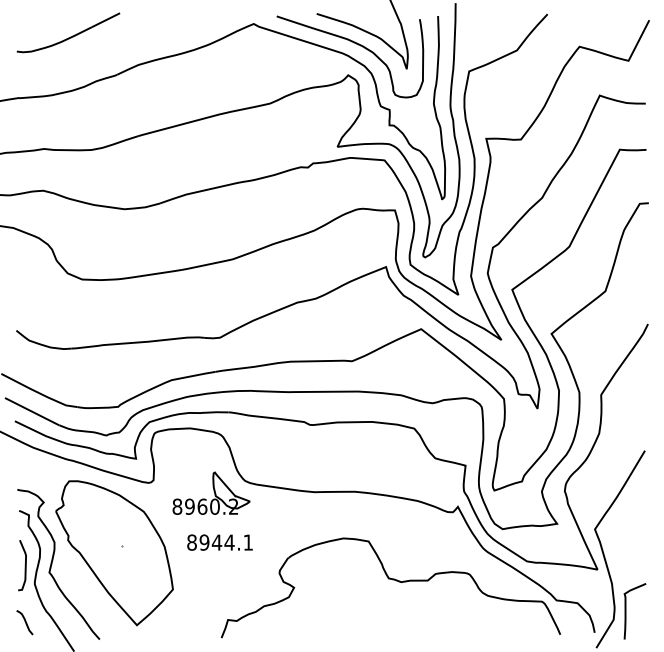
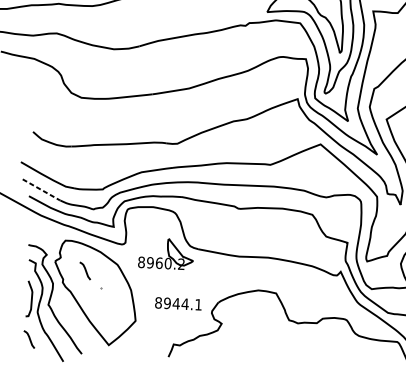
line: (33, 412) -> (42, 190), solid -> dashed
curve: (98, 521) -> (84, 270), added
text: (219, 542) -> (178, 303), moved

